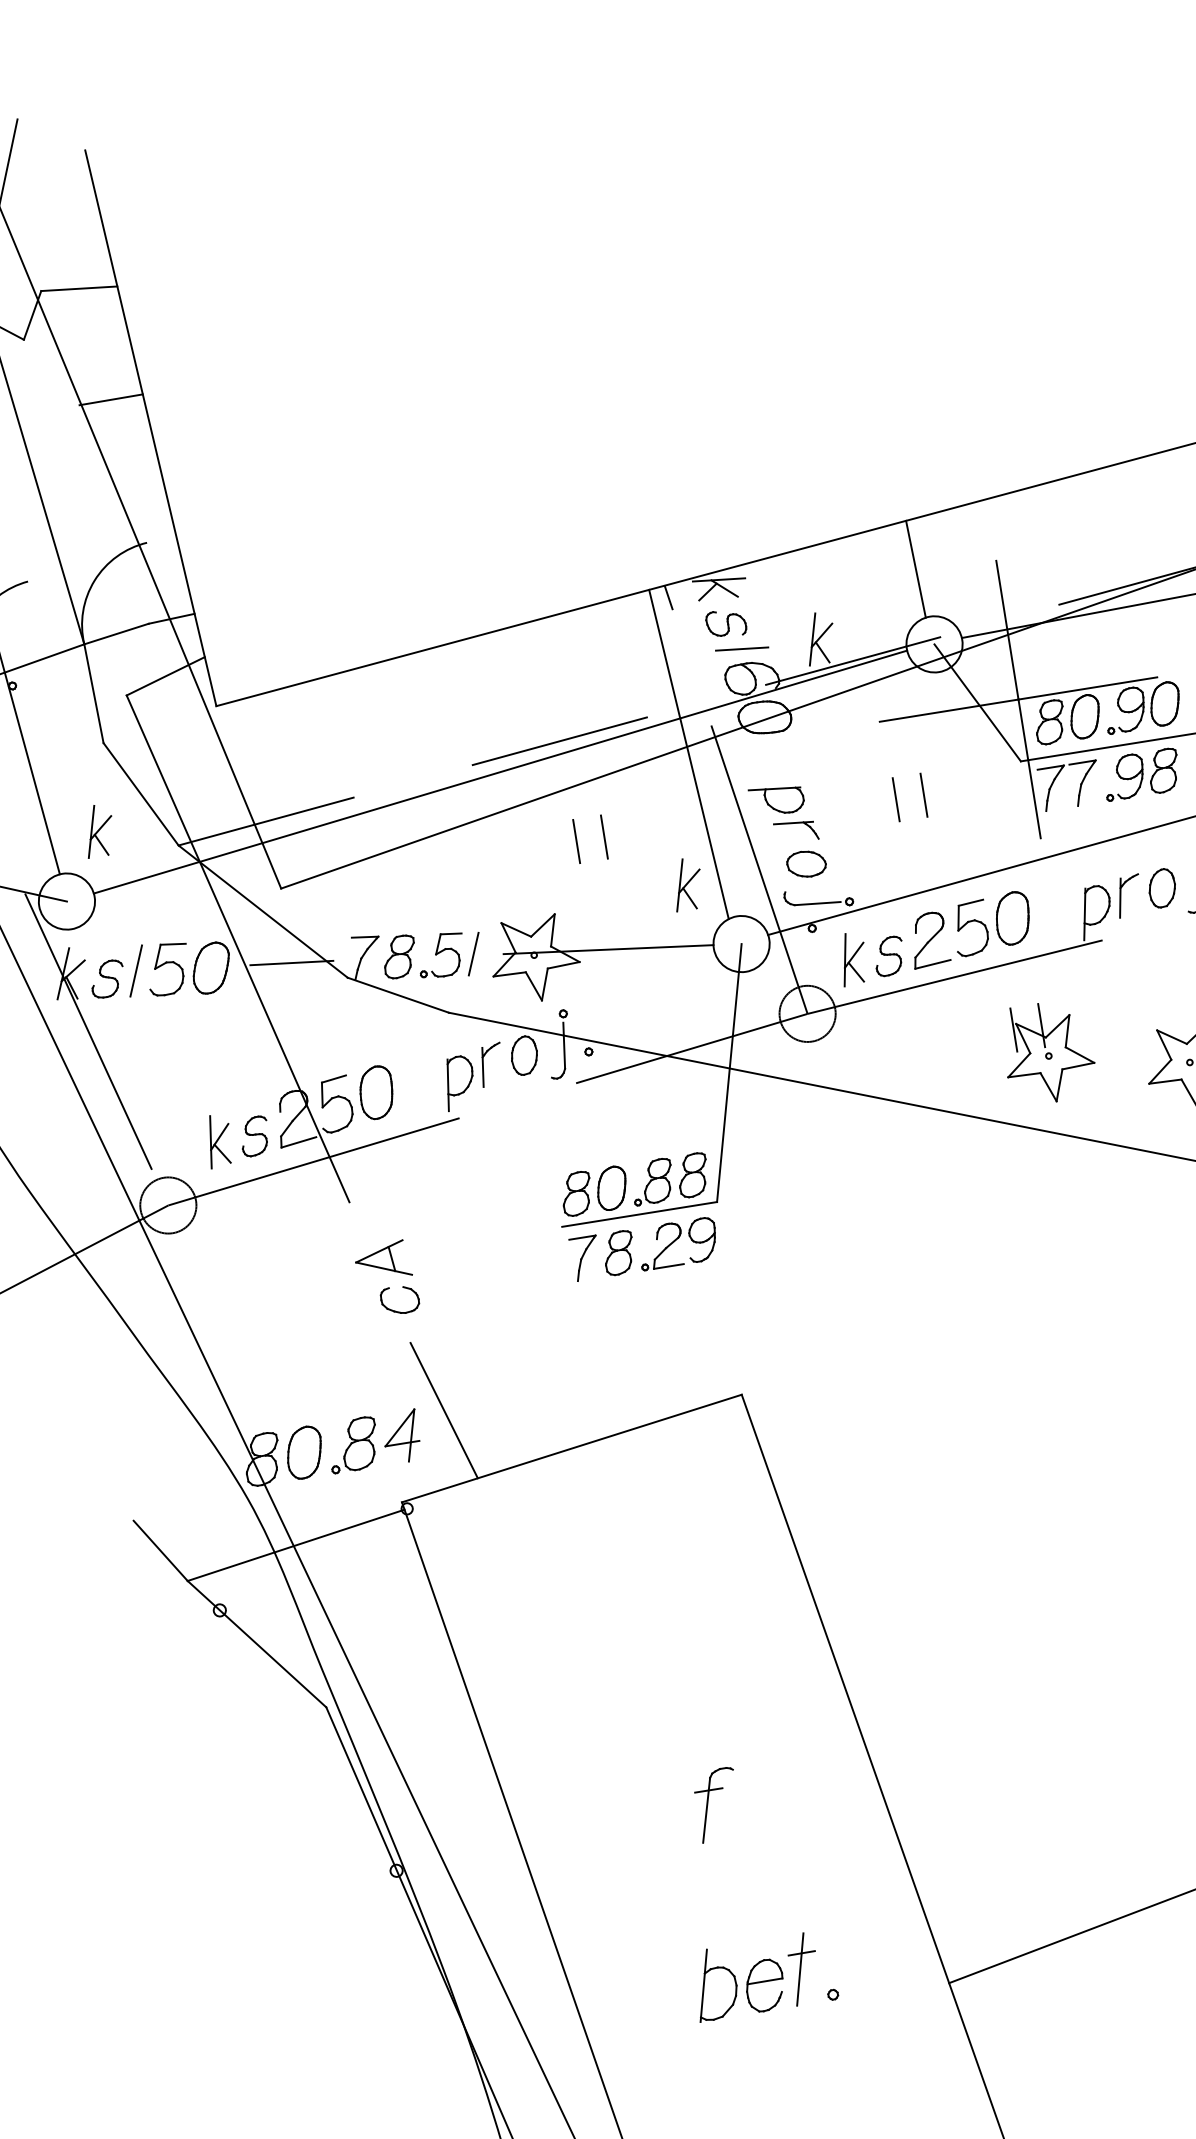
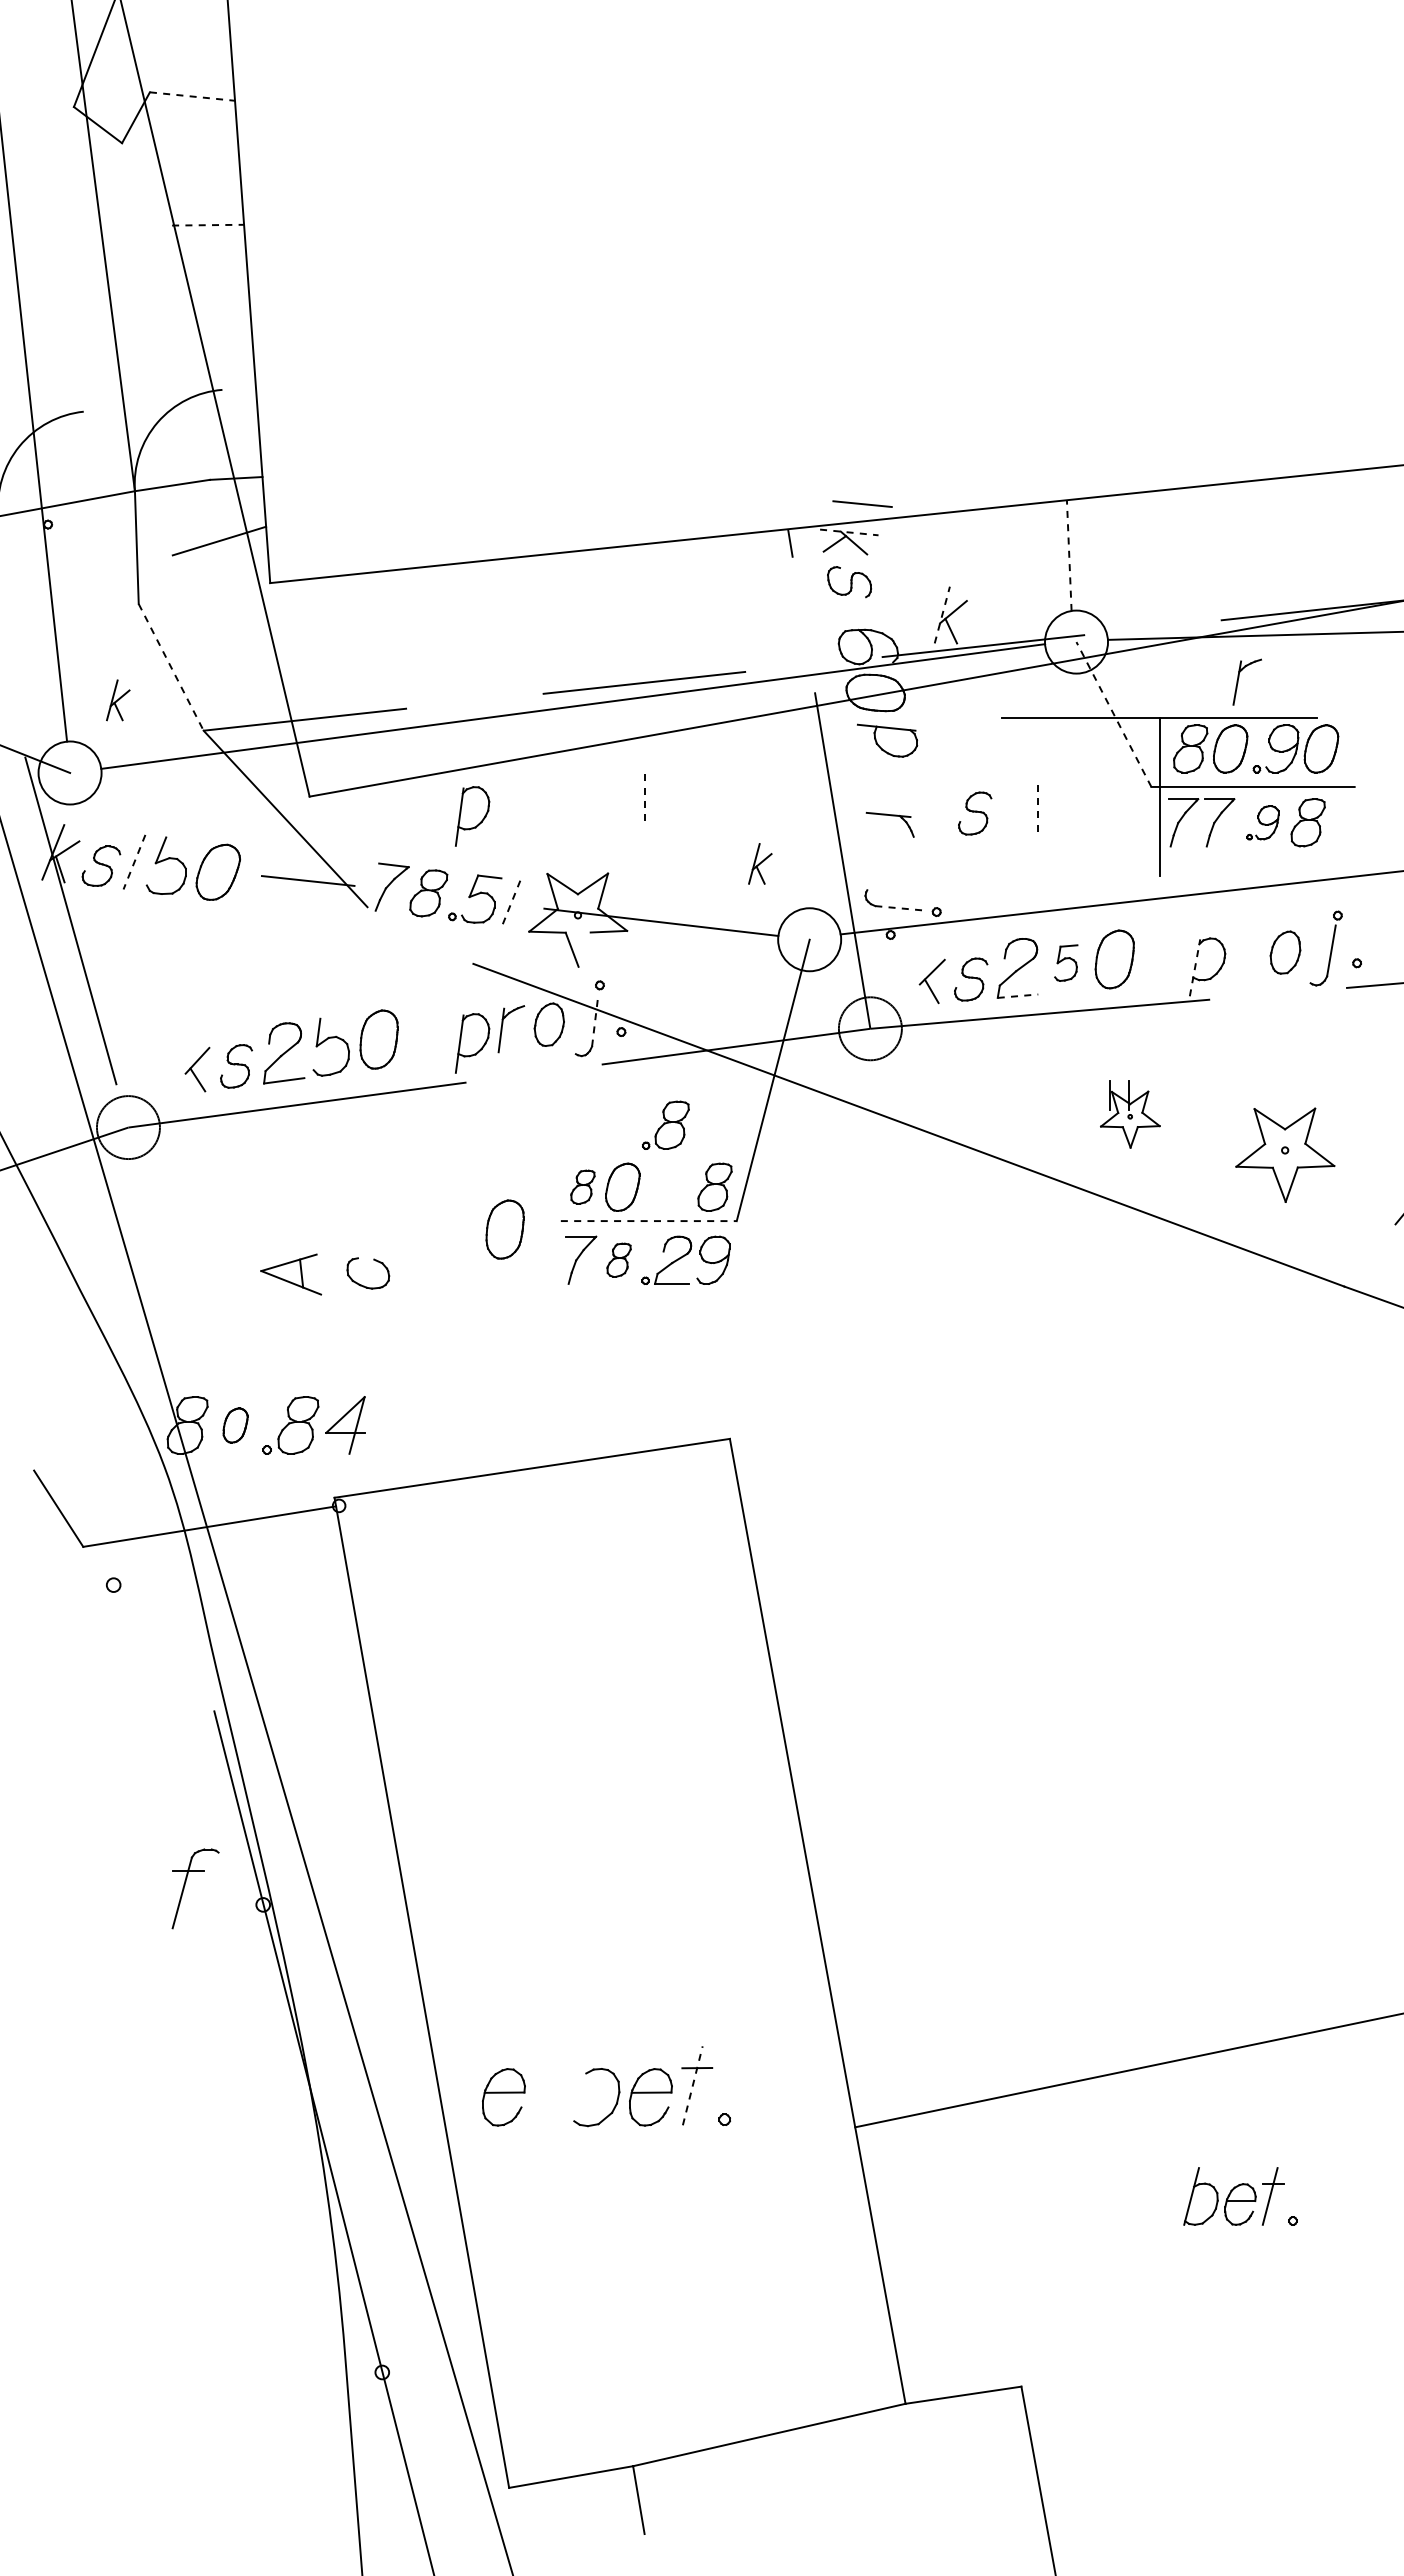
line: (79, 288) -> (192, 96), solid -> dashed
line: (111, 400) -> (208, 225), solid -> dashed
line: (916, 569) -> (1069, 555), solid -> dashed
line: (719, 579) -> (849, 532), solid -> dashed
line: (1007, 630) -> (1159, 639), removed
line: (812, 638) -> (942, 614), solid -> dashed
line: (741, 648) -> (862, 503), moved
line: (977, 702) -> (1113, 714), solid -> dashed
line: (688, 754) -> (784, 720), removed
part: (1123, 776) -> (1262, 822), size x0.7
line: (141, 794) -> (171, 667), solid -> dashed
line: (924, 794) -> (1038, 806), solid -> dashed
line: (896, 799) -> (1006, 806), removed
part: (777, 800) -> (887, 740), moved
part: (869, 809) -> (975, 813), added
part: (99, 830) -> (118, 700), size x0.7
line: (604, 836) -> (676, 796), removed
line: (576, 841) -> (645, 796), solid -> dashed
part: (806, 863) -> (895, 862), removed
part: (427, 883) -> (472, 816), added
part: (687, 883) -> (760, 863), size x0.7
part: (1121, 896) -> (1238, 681), moved
line: (818, 903) -> (901, 908), solid -> dashed
line: (1085, 914) -> (1195, 967), solid -> dashed
part: (970, 928) -> (1065, 962), size x0.6
line: (173, 943) -> (180, 838), removed
line: (237, 948) -> (250, 855), removed
line: (473, 954) -> (511, 903), solid -> dashed
line: (845, 959) -> (921, 975), removed
line: (933, 964) -> (1018, 996), solid -> dashed
line: (136, 971) -> (134, 862), solid -> dashed
line: (544, 984) -> (584, 949), removed
line: (398, 995) -> (420, 935), removed
line: (564, 1045) -> (595, 1020), solid -> dashed
part: (1048, 1052) -> (1130, 1114), size x0.6
line: (334, 1078) -> (334, 1016), removed
line: (210, 1142) -> (186, 1065), removed
part: (652, 1181) -> (665, 1124), moved
part: (576, 1193) -> (582, 1186), size x0.7
line: (639, 1214) -> (648, 1221), solid -> dashed
part: (513, 1242) -> (504, 1229), added
part: (618, 1252) -> (618, 1259), size x0.7
part: (382, 1261) -> (290, 1274), moved
line: (444, 1410) -> (397, 1403), removed
part: (304, 1452) -> (235, 1425), size x0.6
line: (256, 1643) -> (148, 1628), removed
part: (708, 1803) -> (185, 1885), moved
line: (800, 1969) -> (692, 2085), solid -> dashed
line: (703, 1985) -> (582, 2086), removed
part: (635, 2006) -> (503, 2097), added

